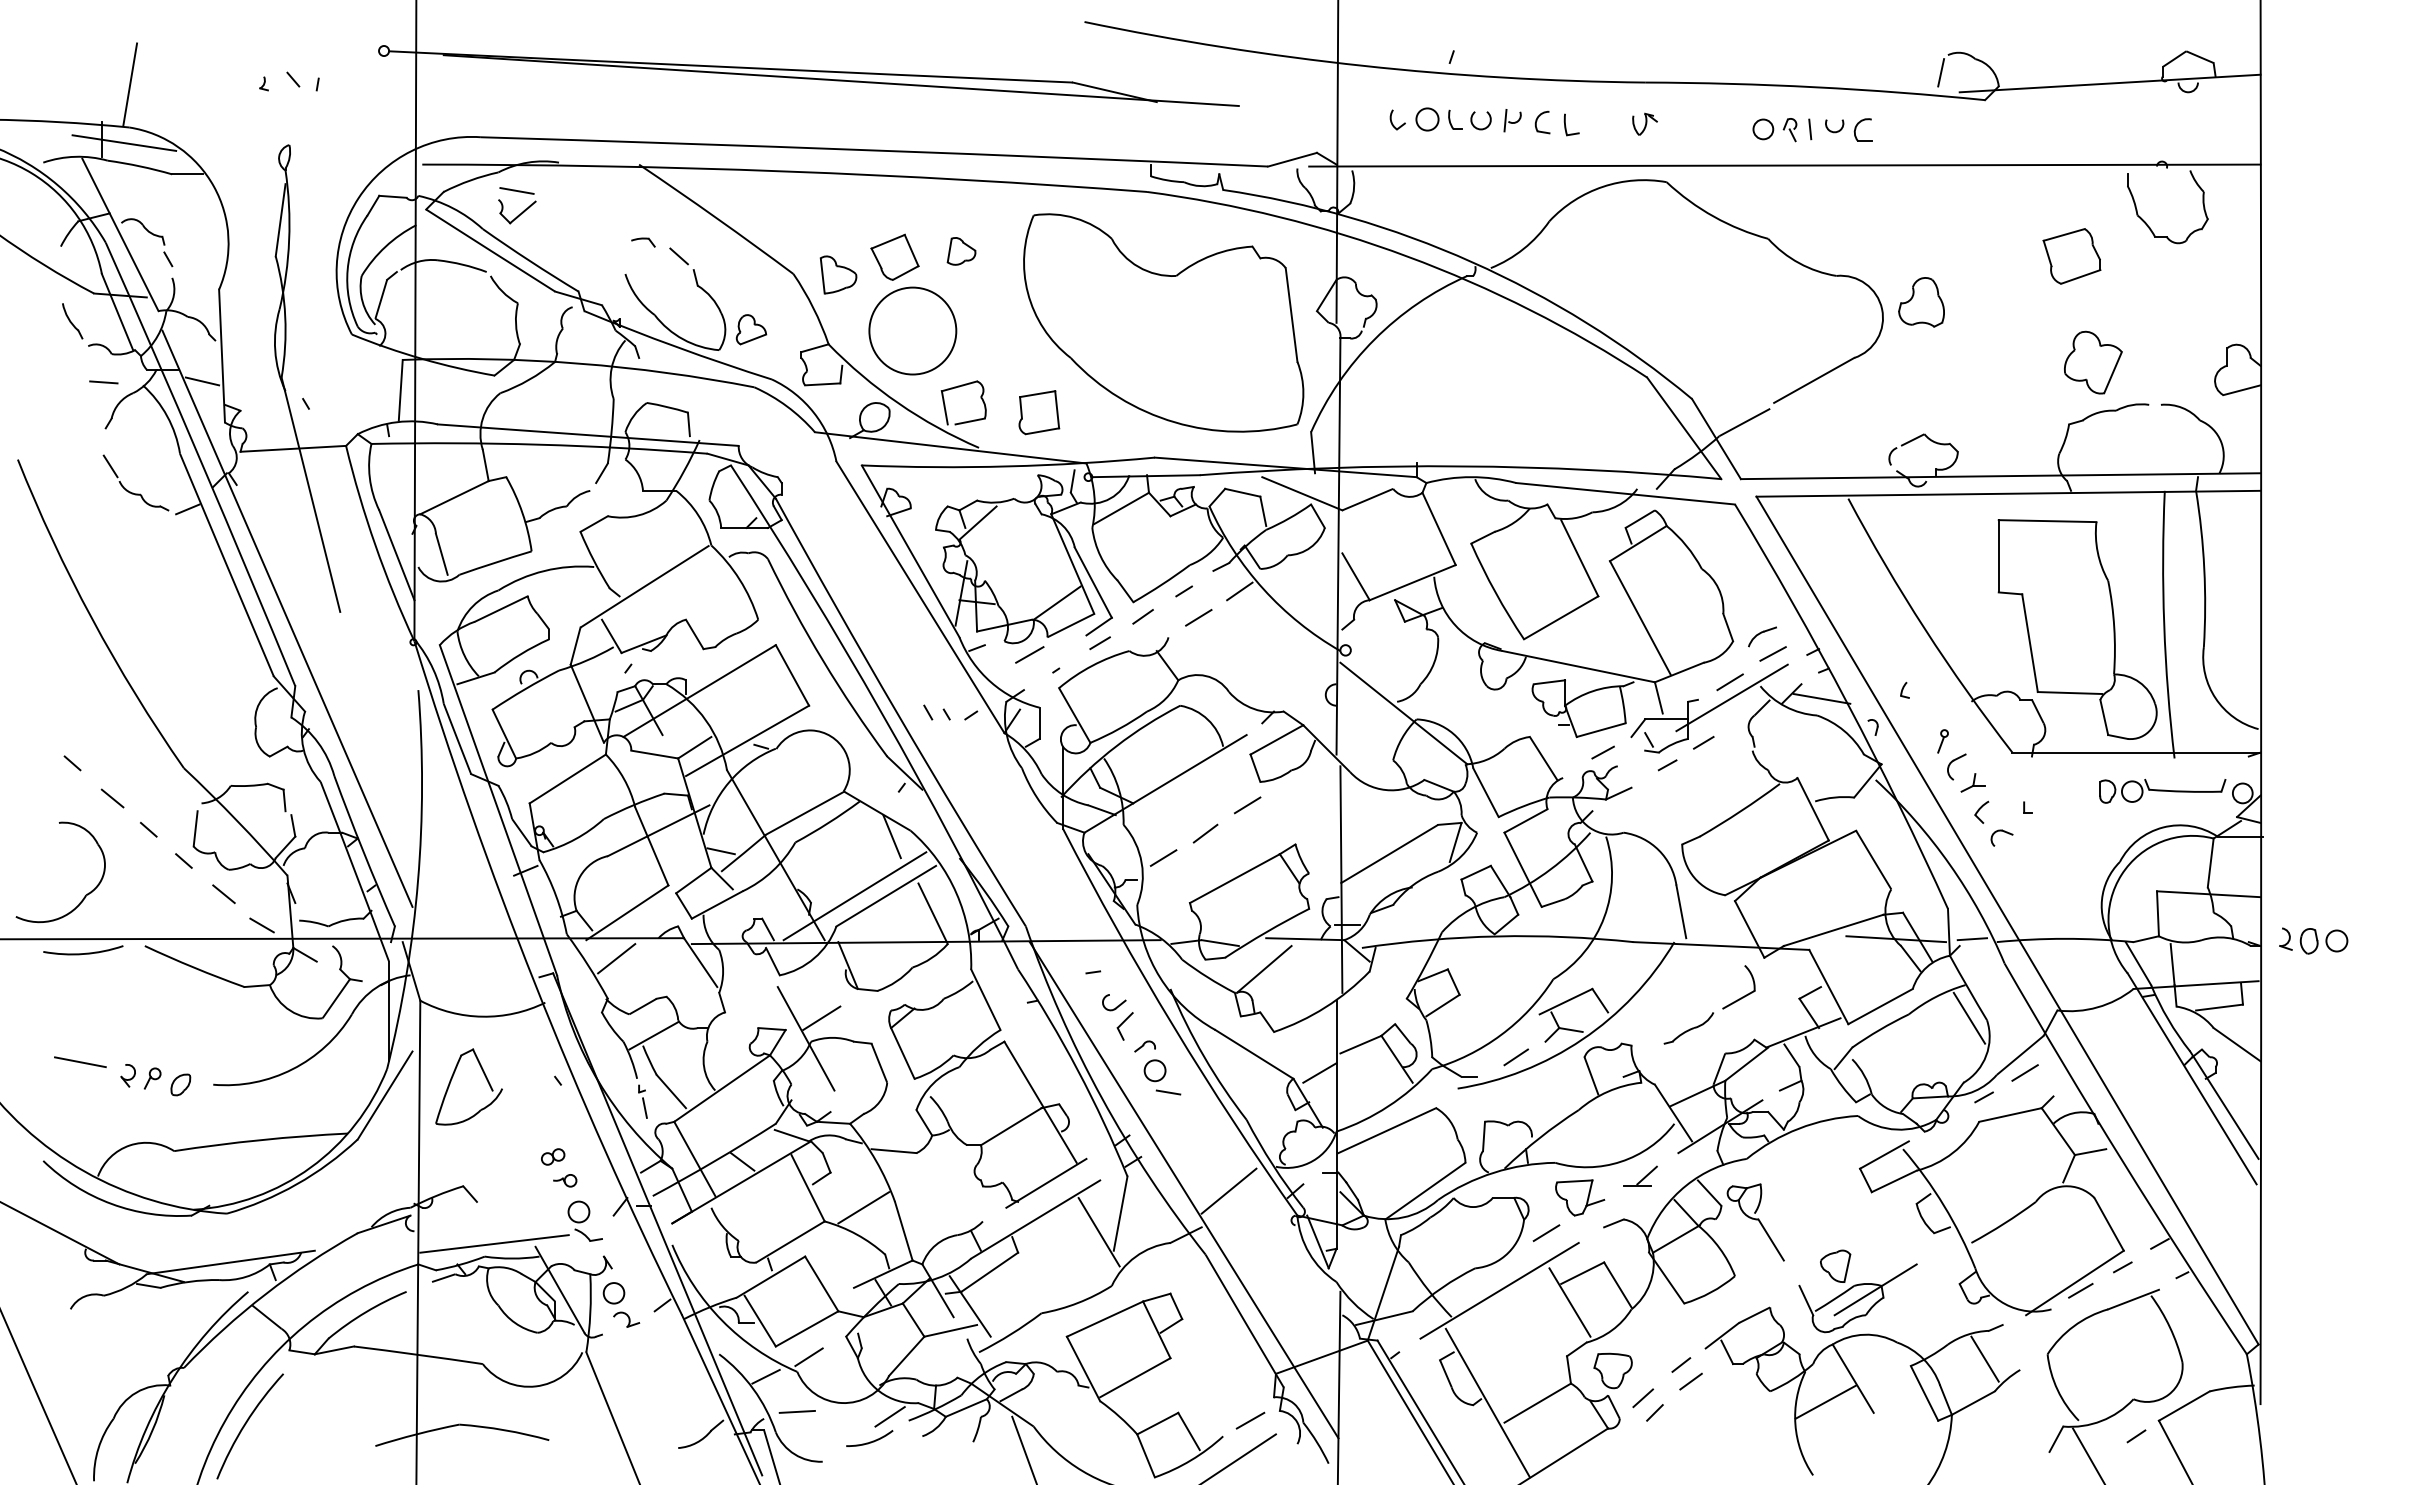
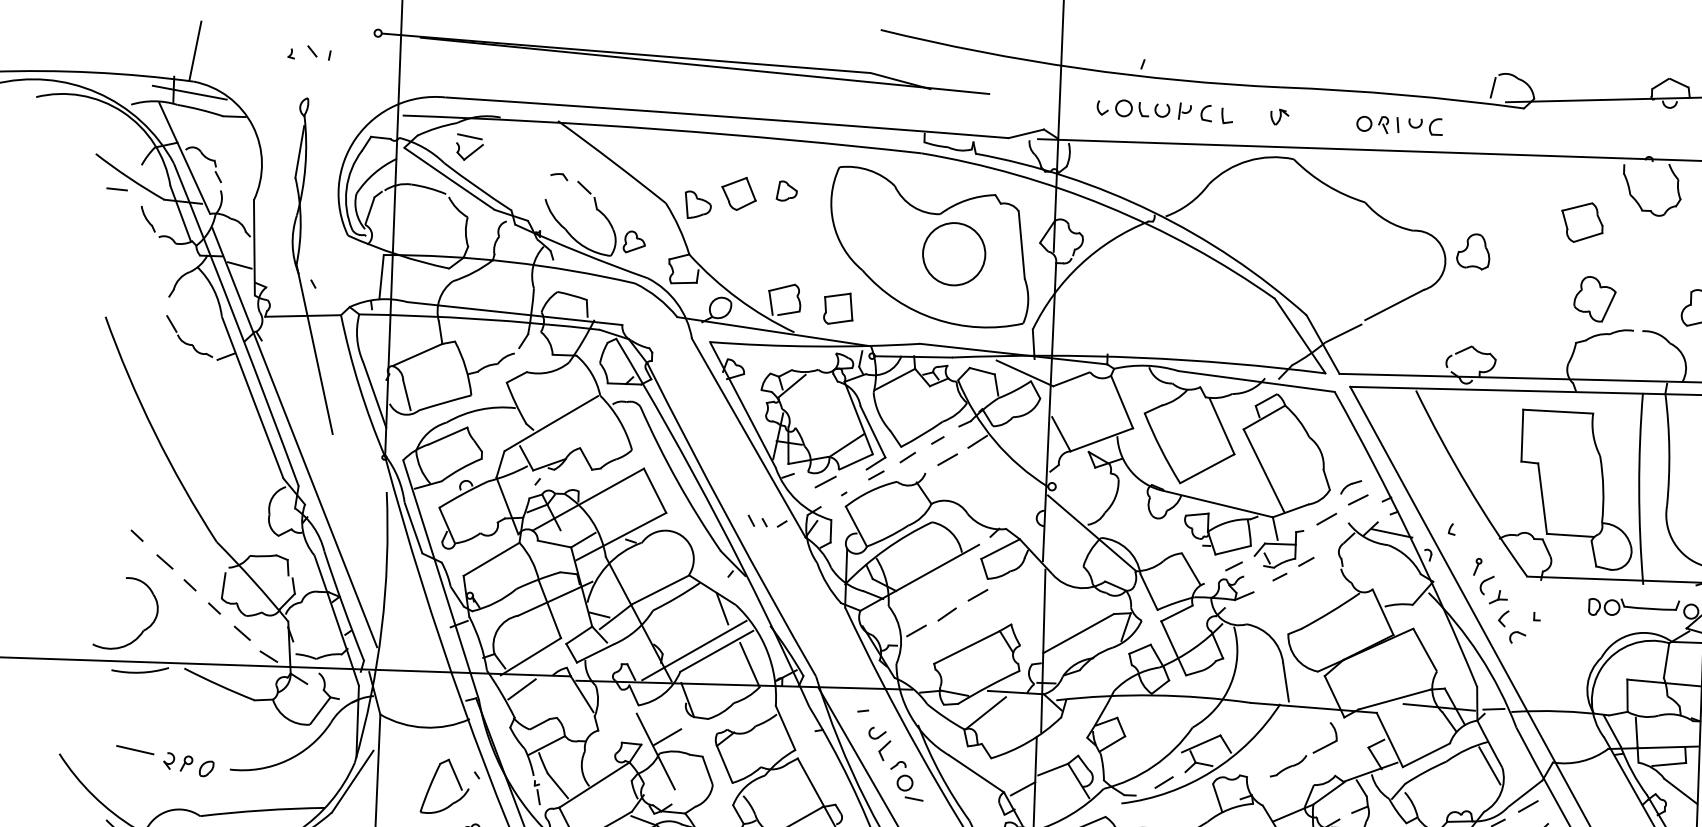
circle: (912, 330) -> (953, 253), moved
line: (103, 382) -> (116, 189), moved
line: (1731, 697) -> (1327, 530), removed
part: (452, 1079) -> (433, 780), moved

